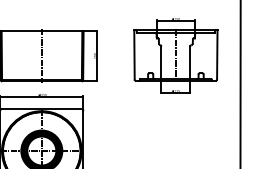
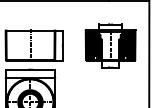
hatch: (147, 55) -> (93, 45), added
hatch: (204, 55) -> (127, 45), added

